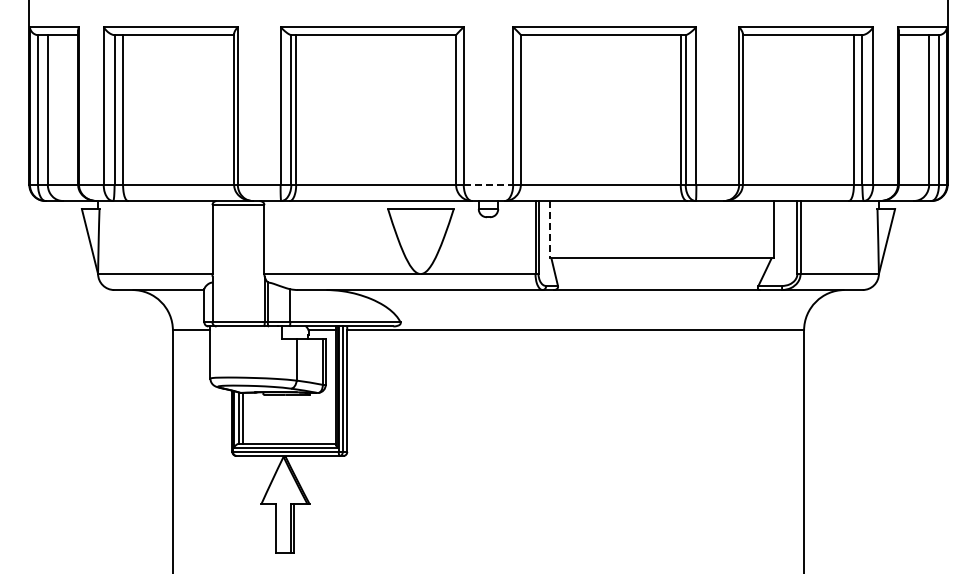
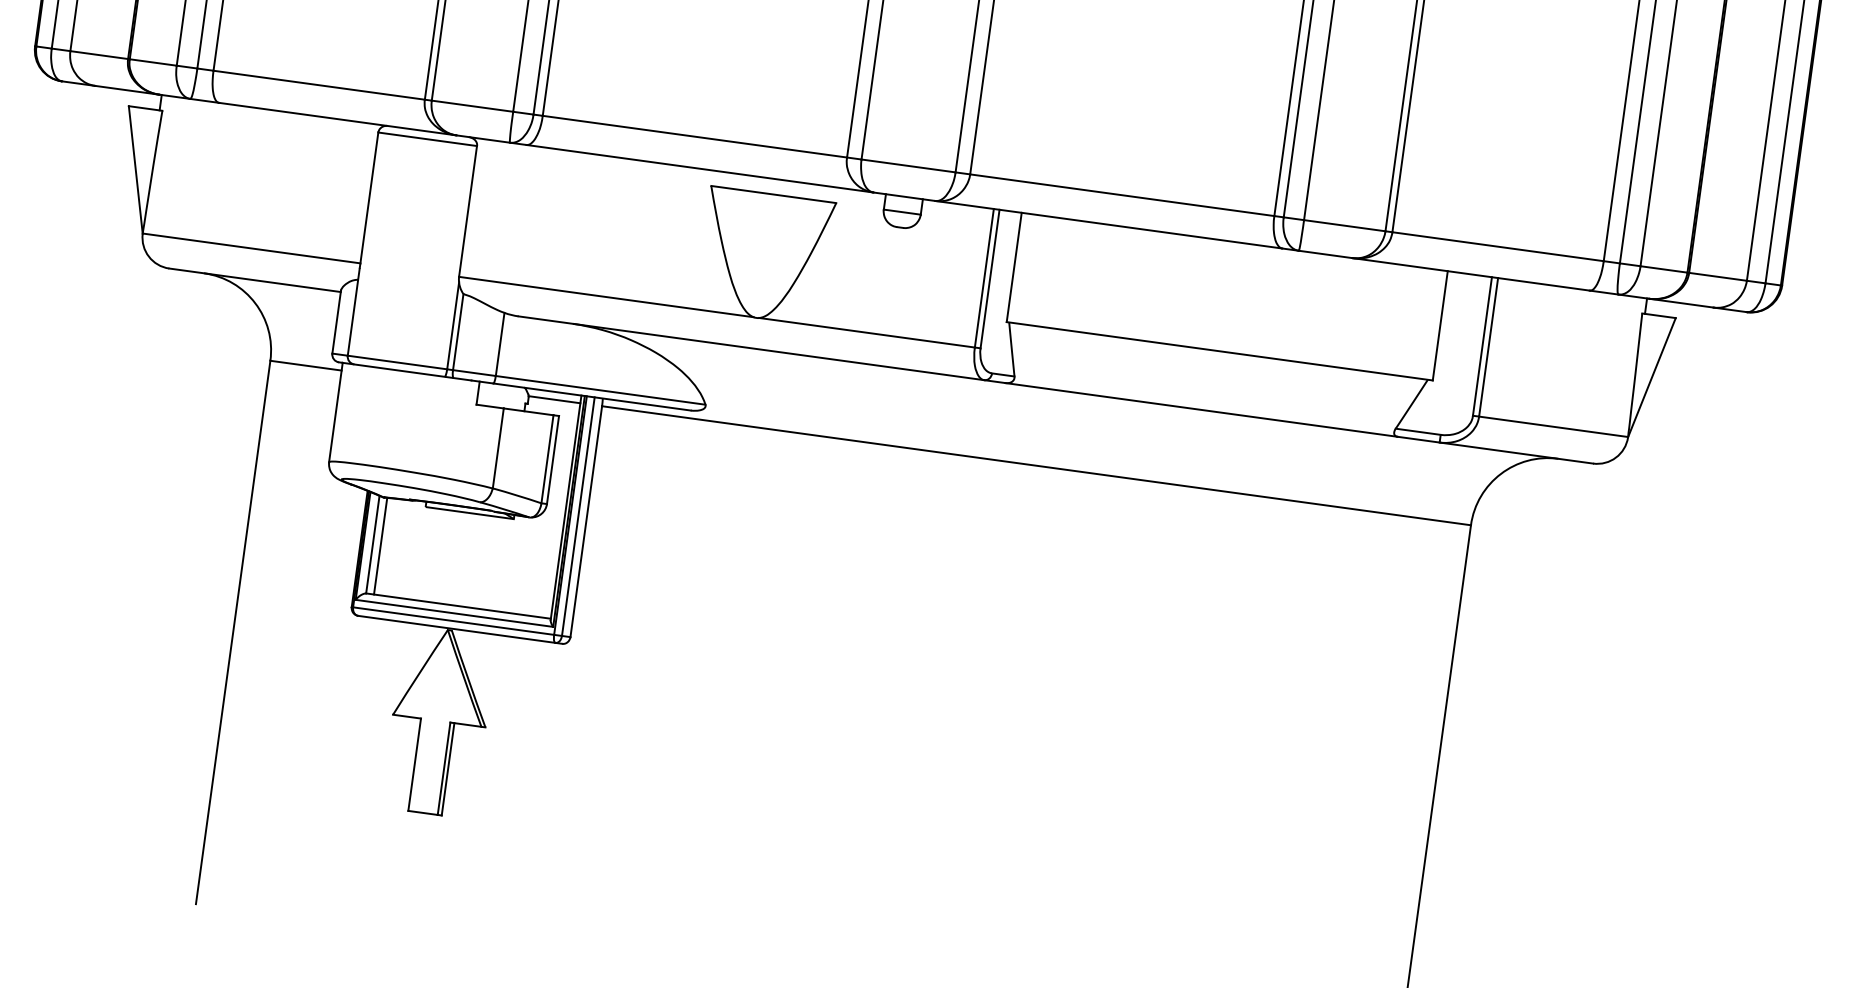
line: (488, 184) -> (908, 165), dashed -> solid
line: (550, 229) -> (1014, 267), dashed -> solid

